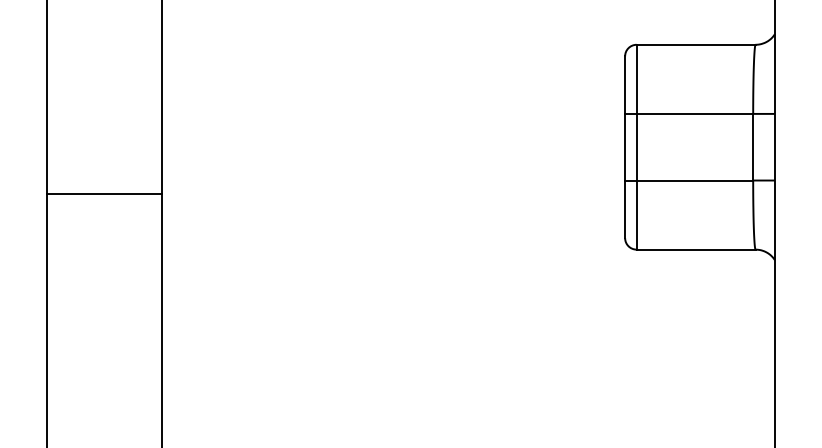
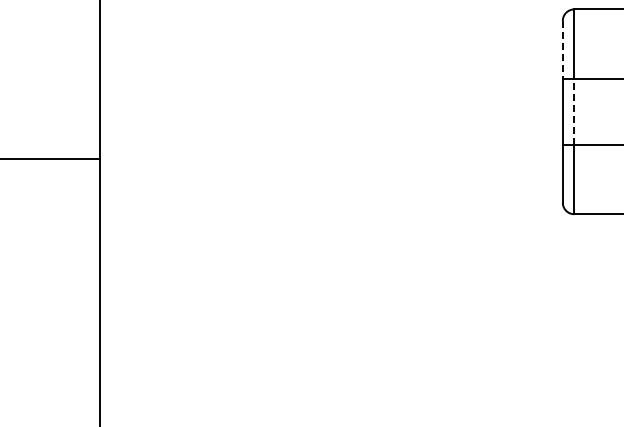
line: (625, 85) -> (563, 50), solid -> dashed
line: (636, 146) -> (574, 111), solid -> dashed

